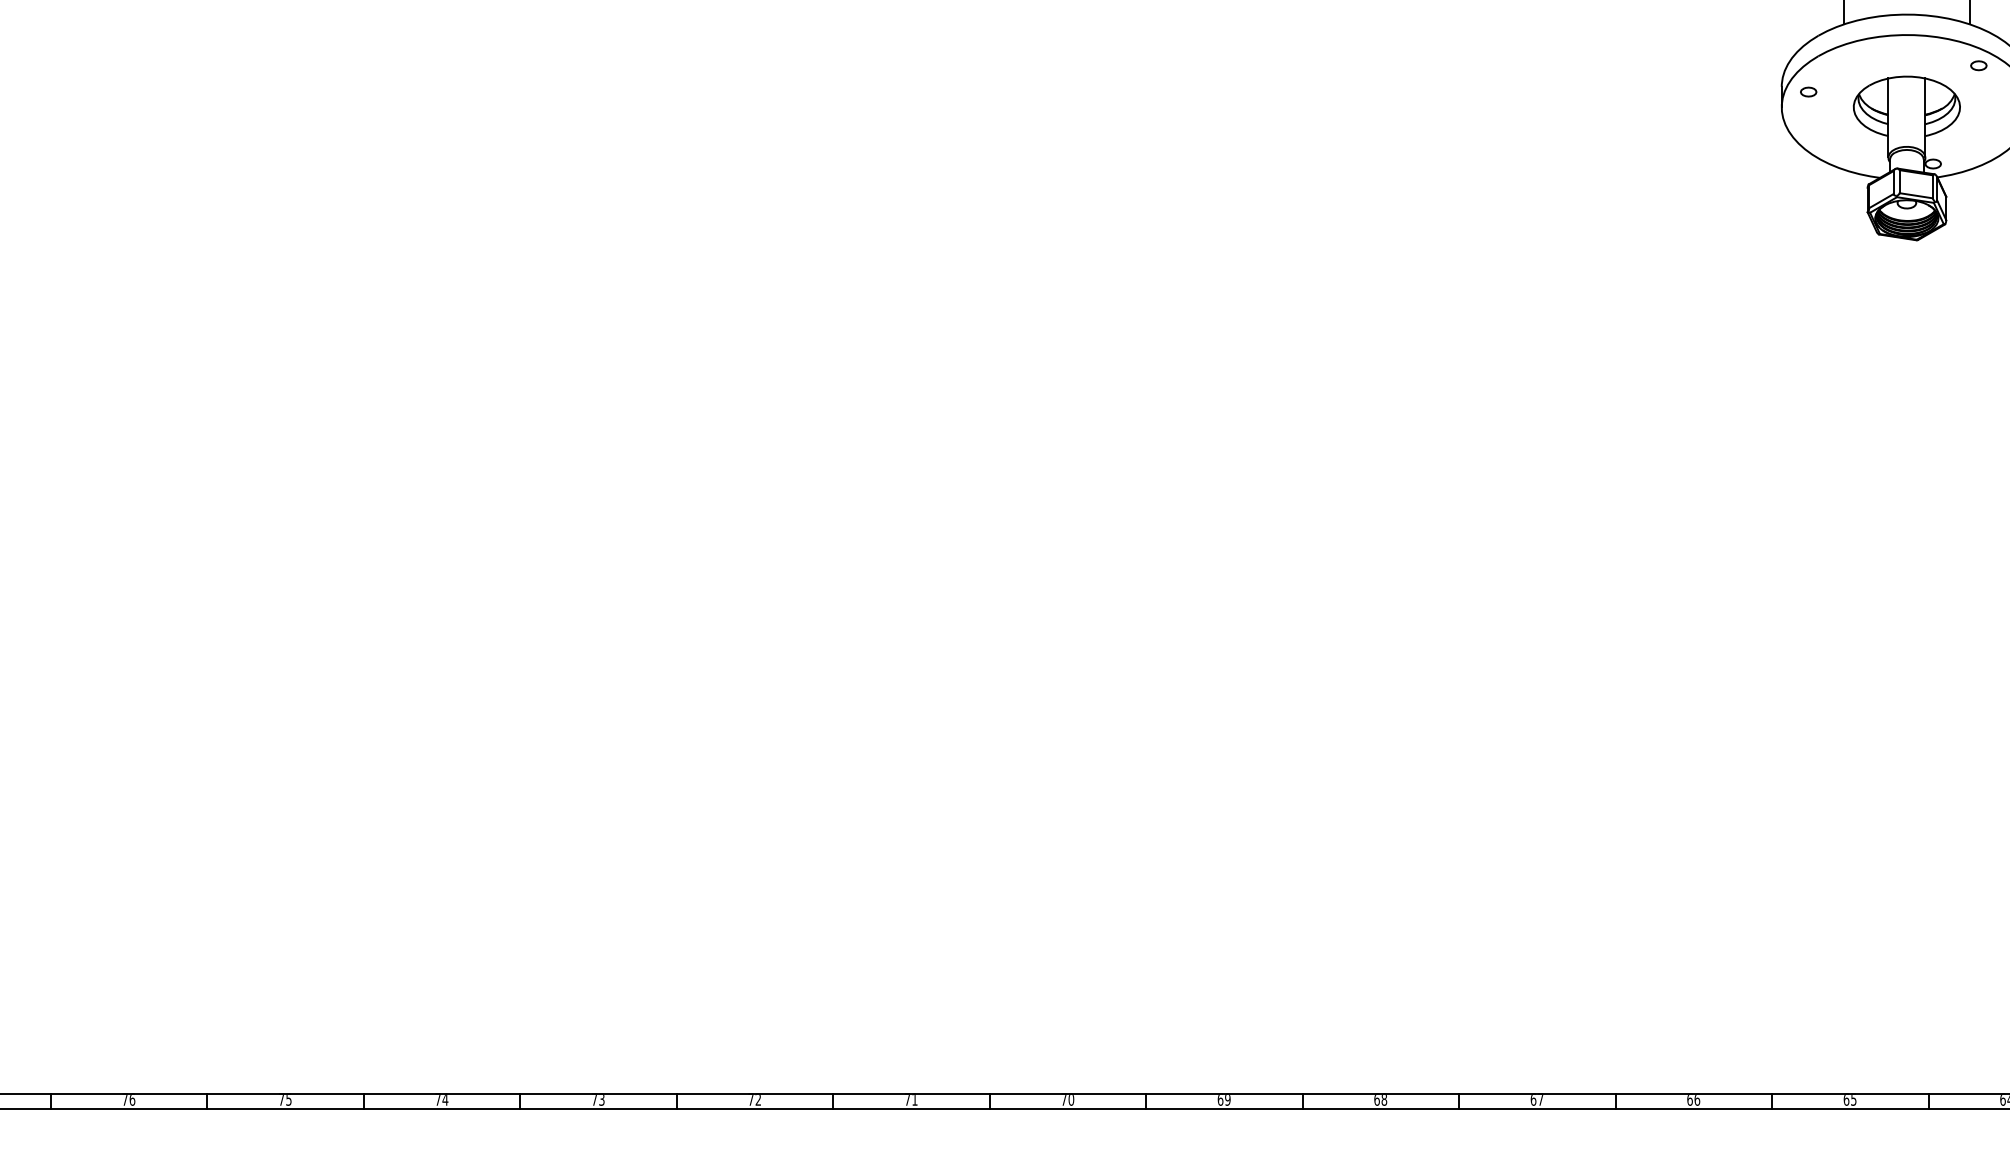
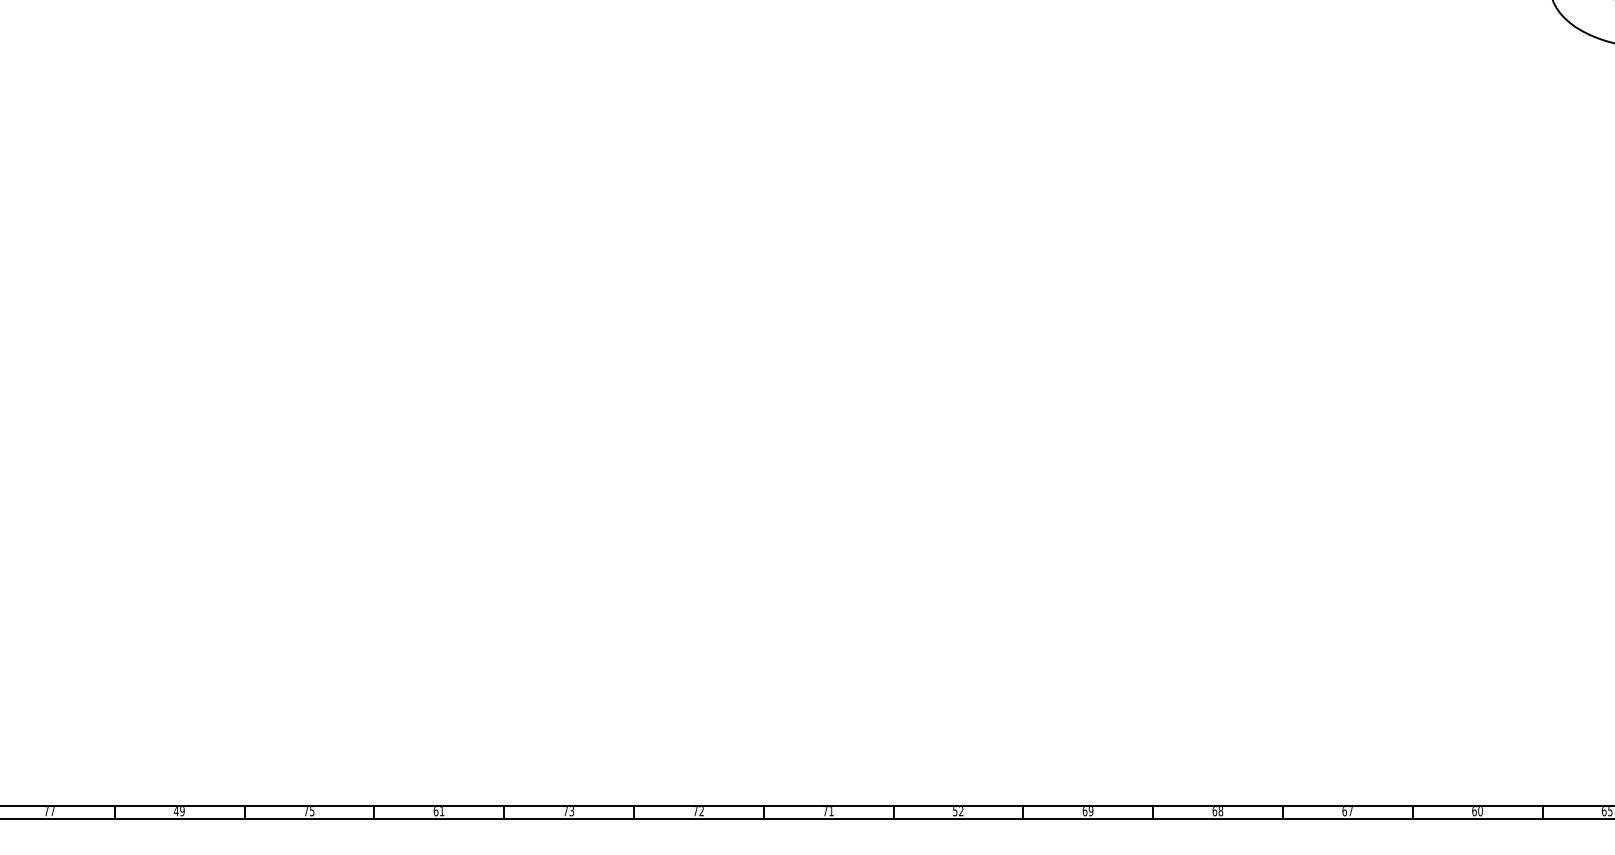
text: (128, 1100) -> (179, 811), 76 -> 49
text: (441, 1100) -> (438, 811), 74 -> 61
text: (1067, 1100) -> (958, 811), 70 -> 52
text: (1697, 1100) -> (1480, 811), 66 -> 60

